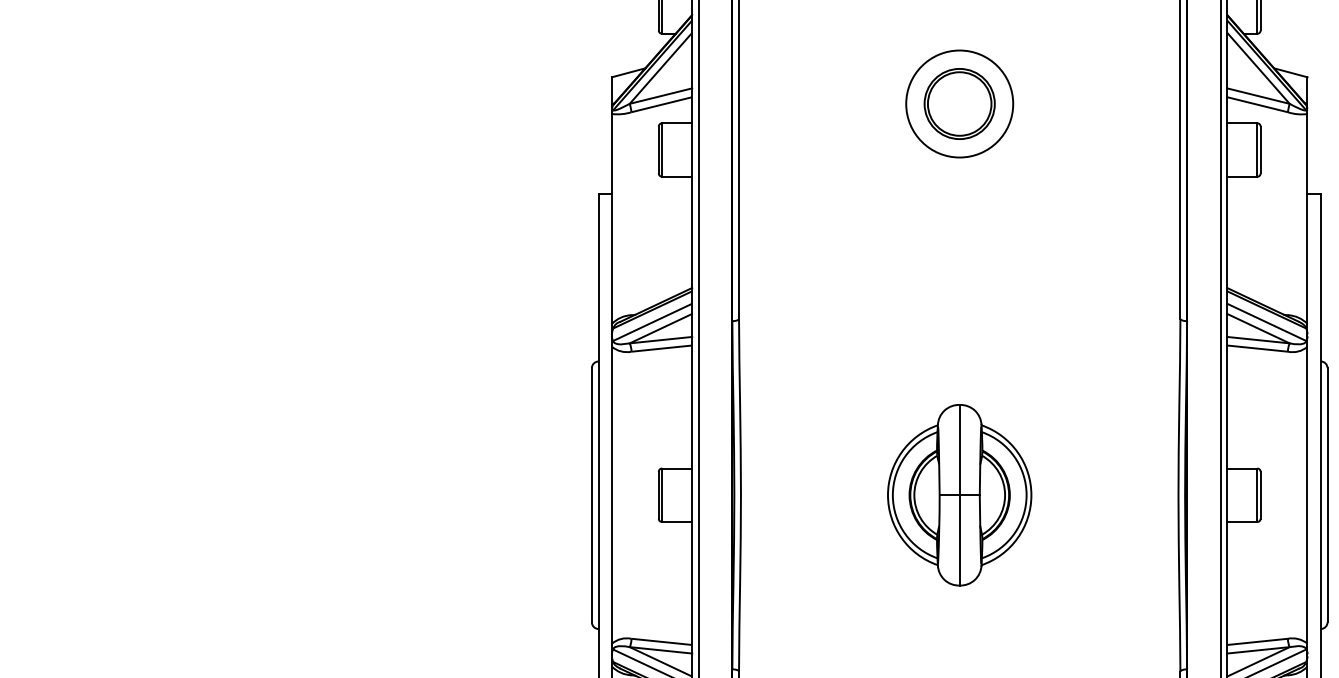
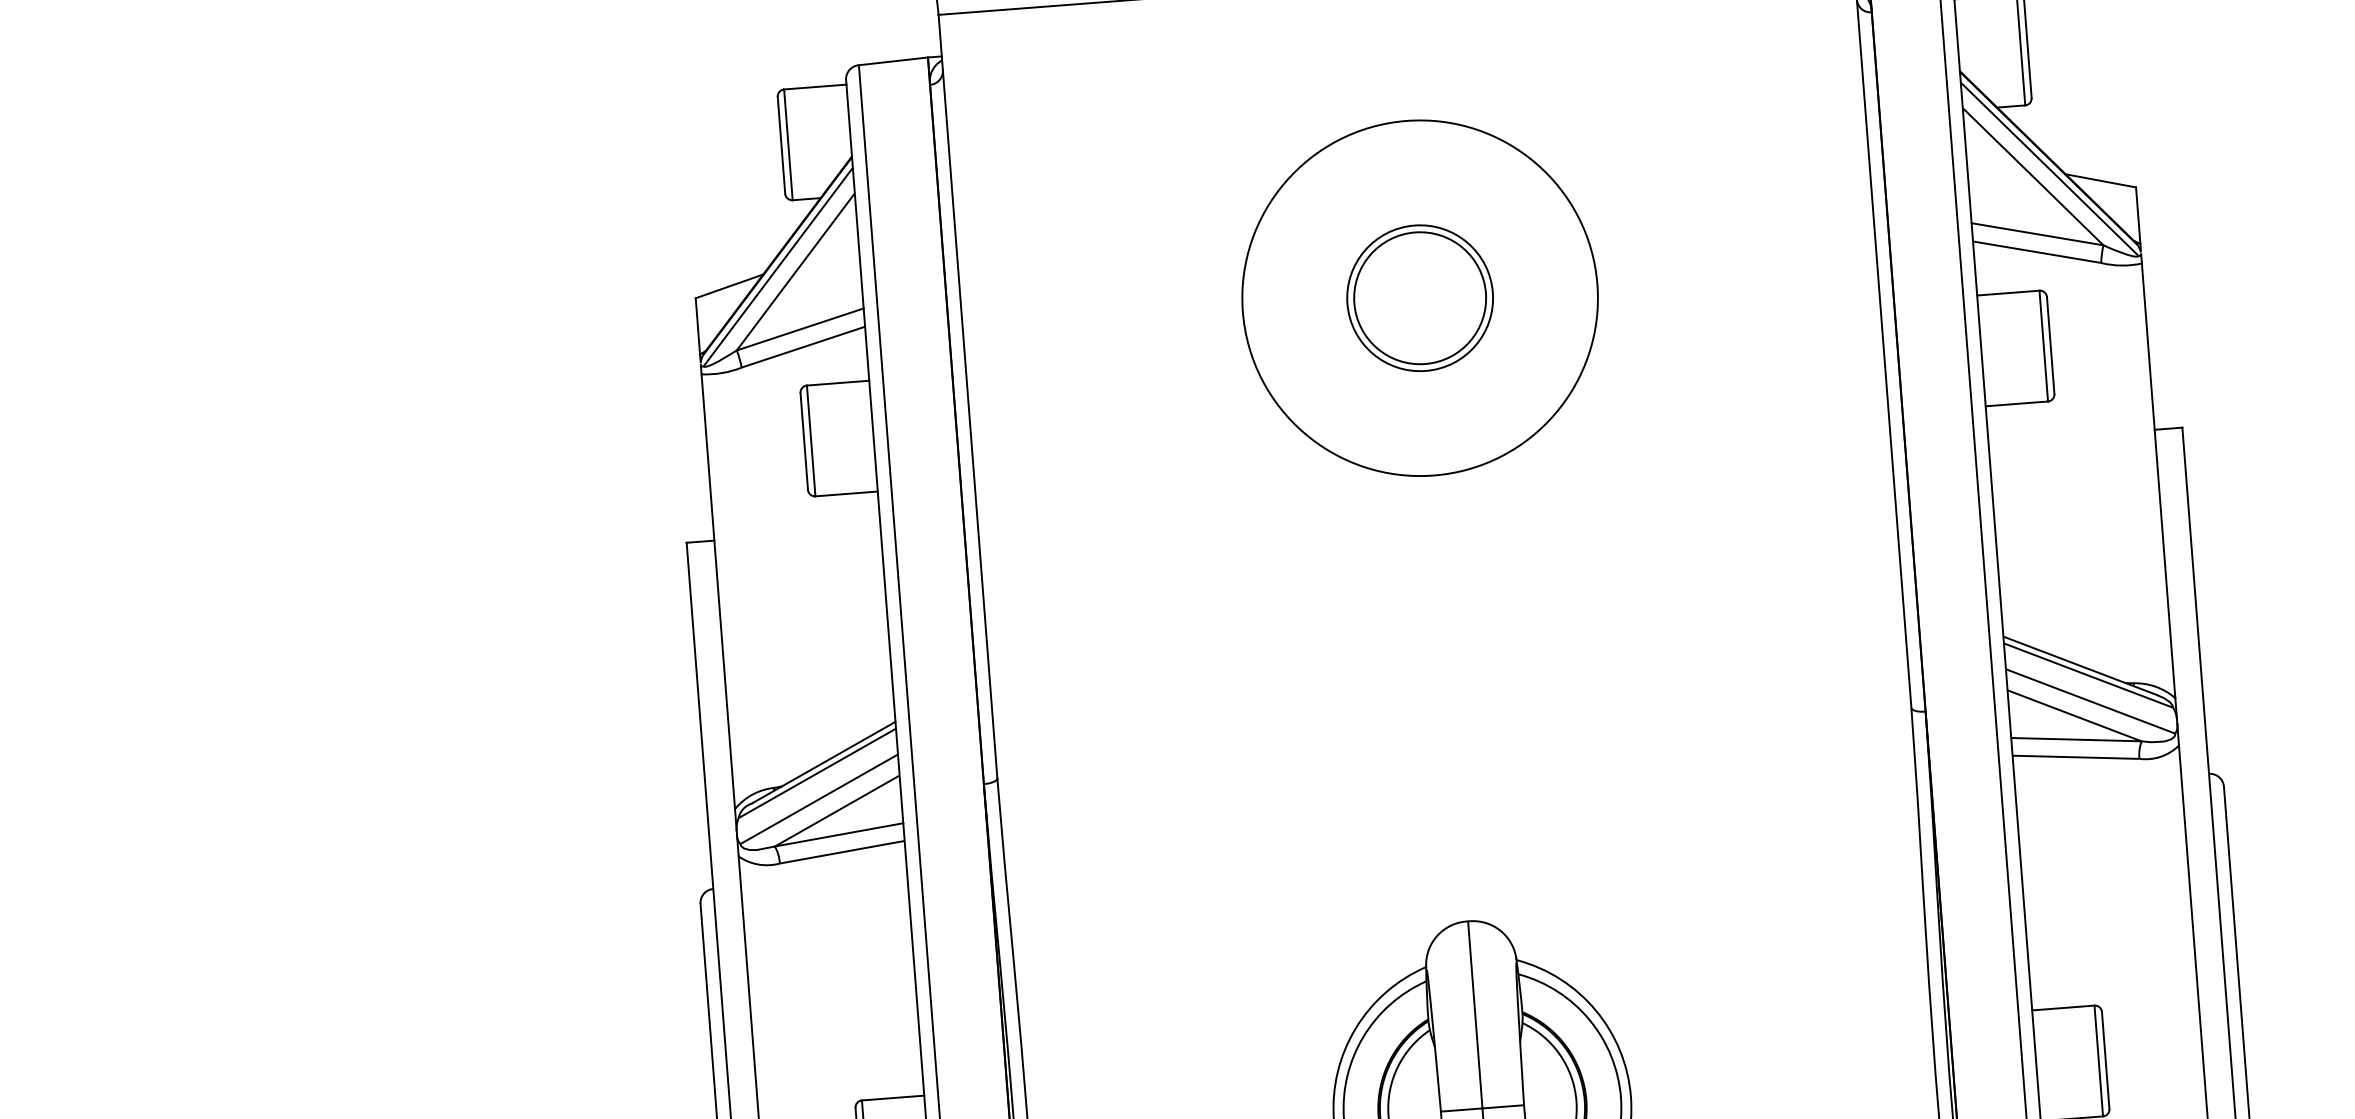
circle: (959, 103) -> (1419, 297), size x1.6

